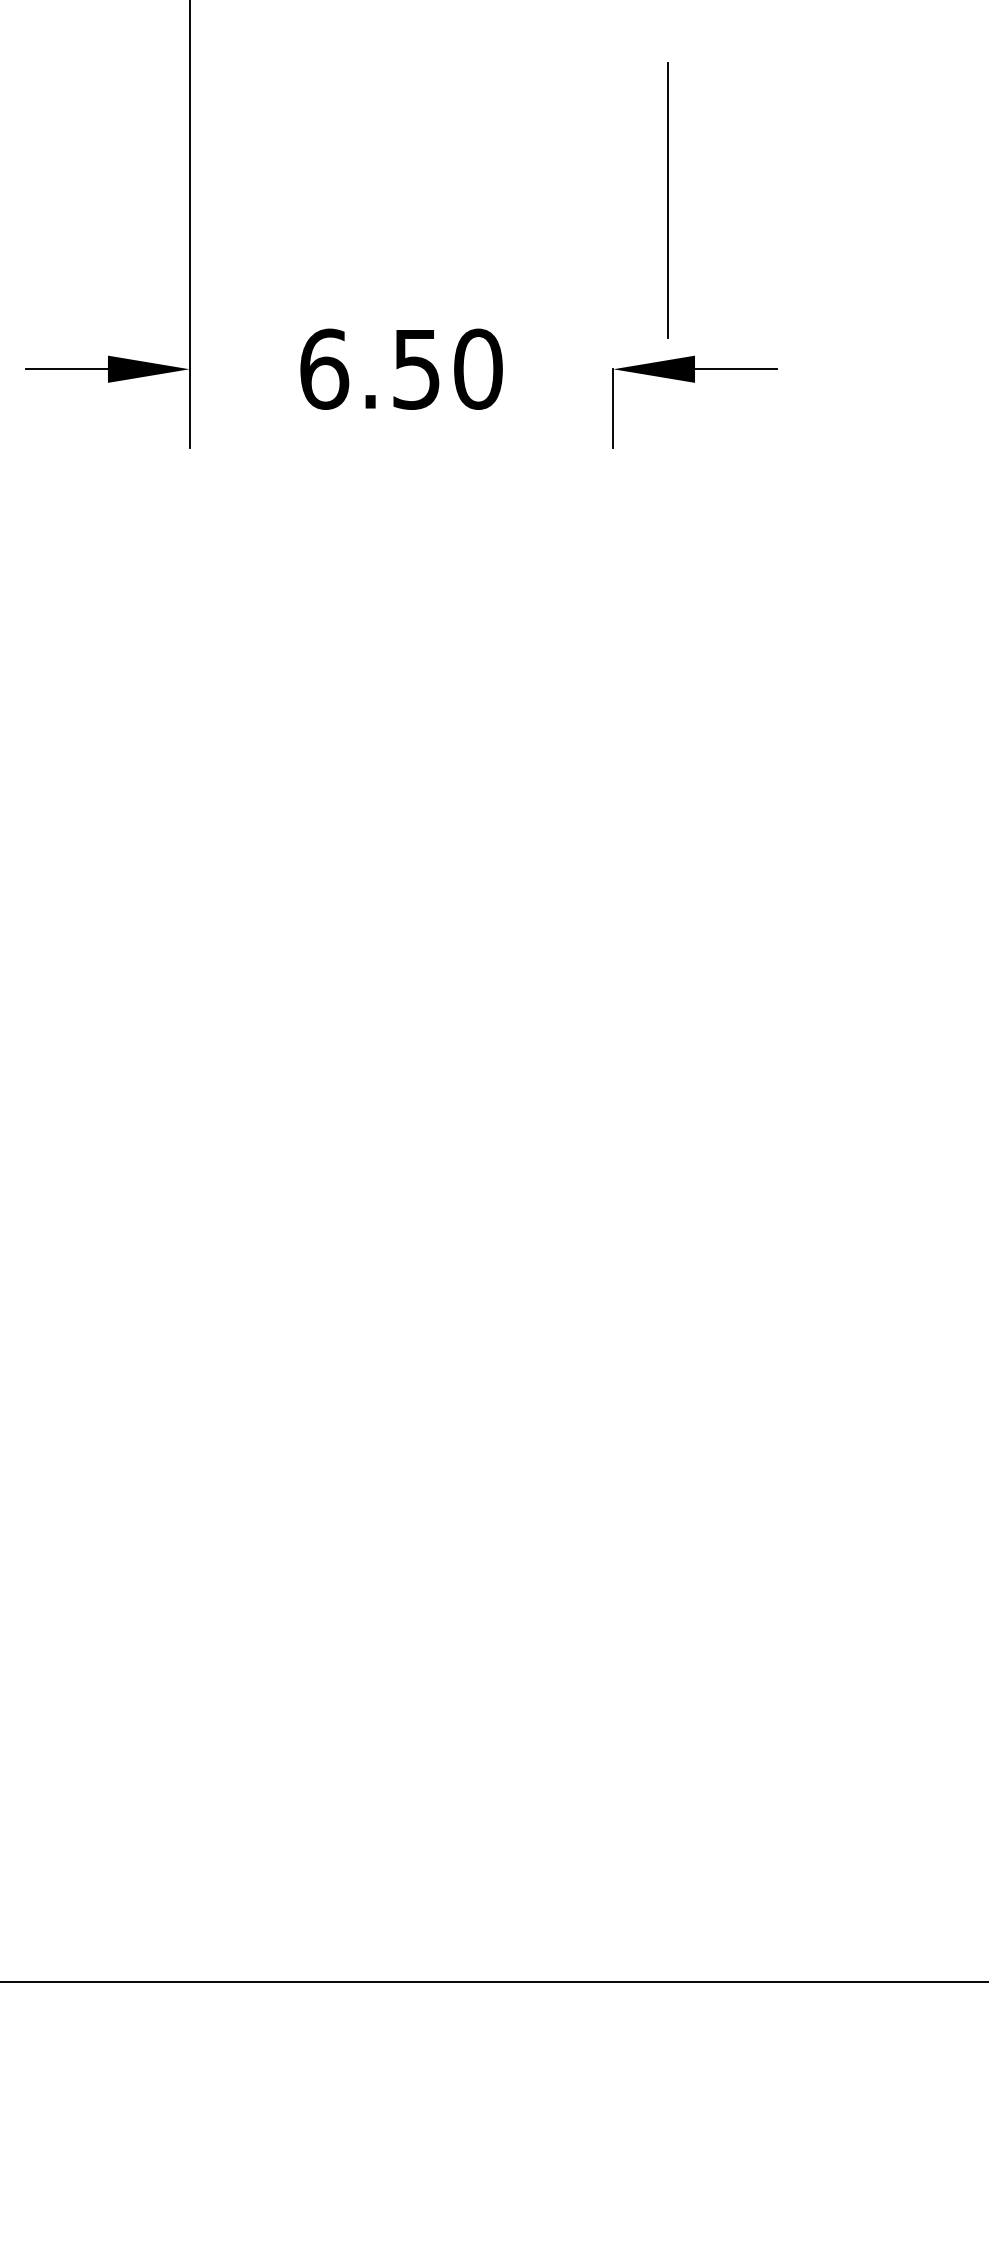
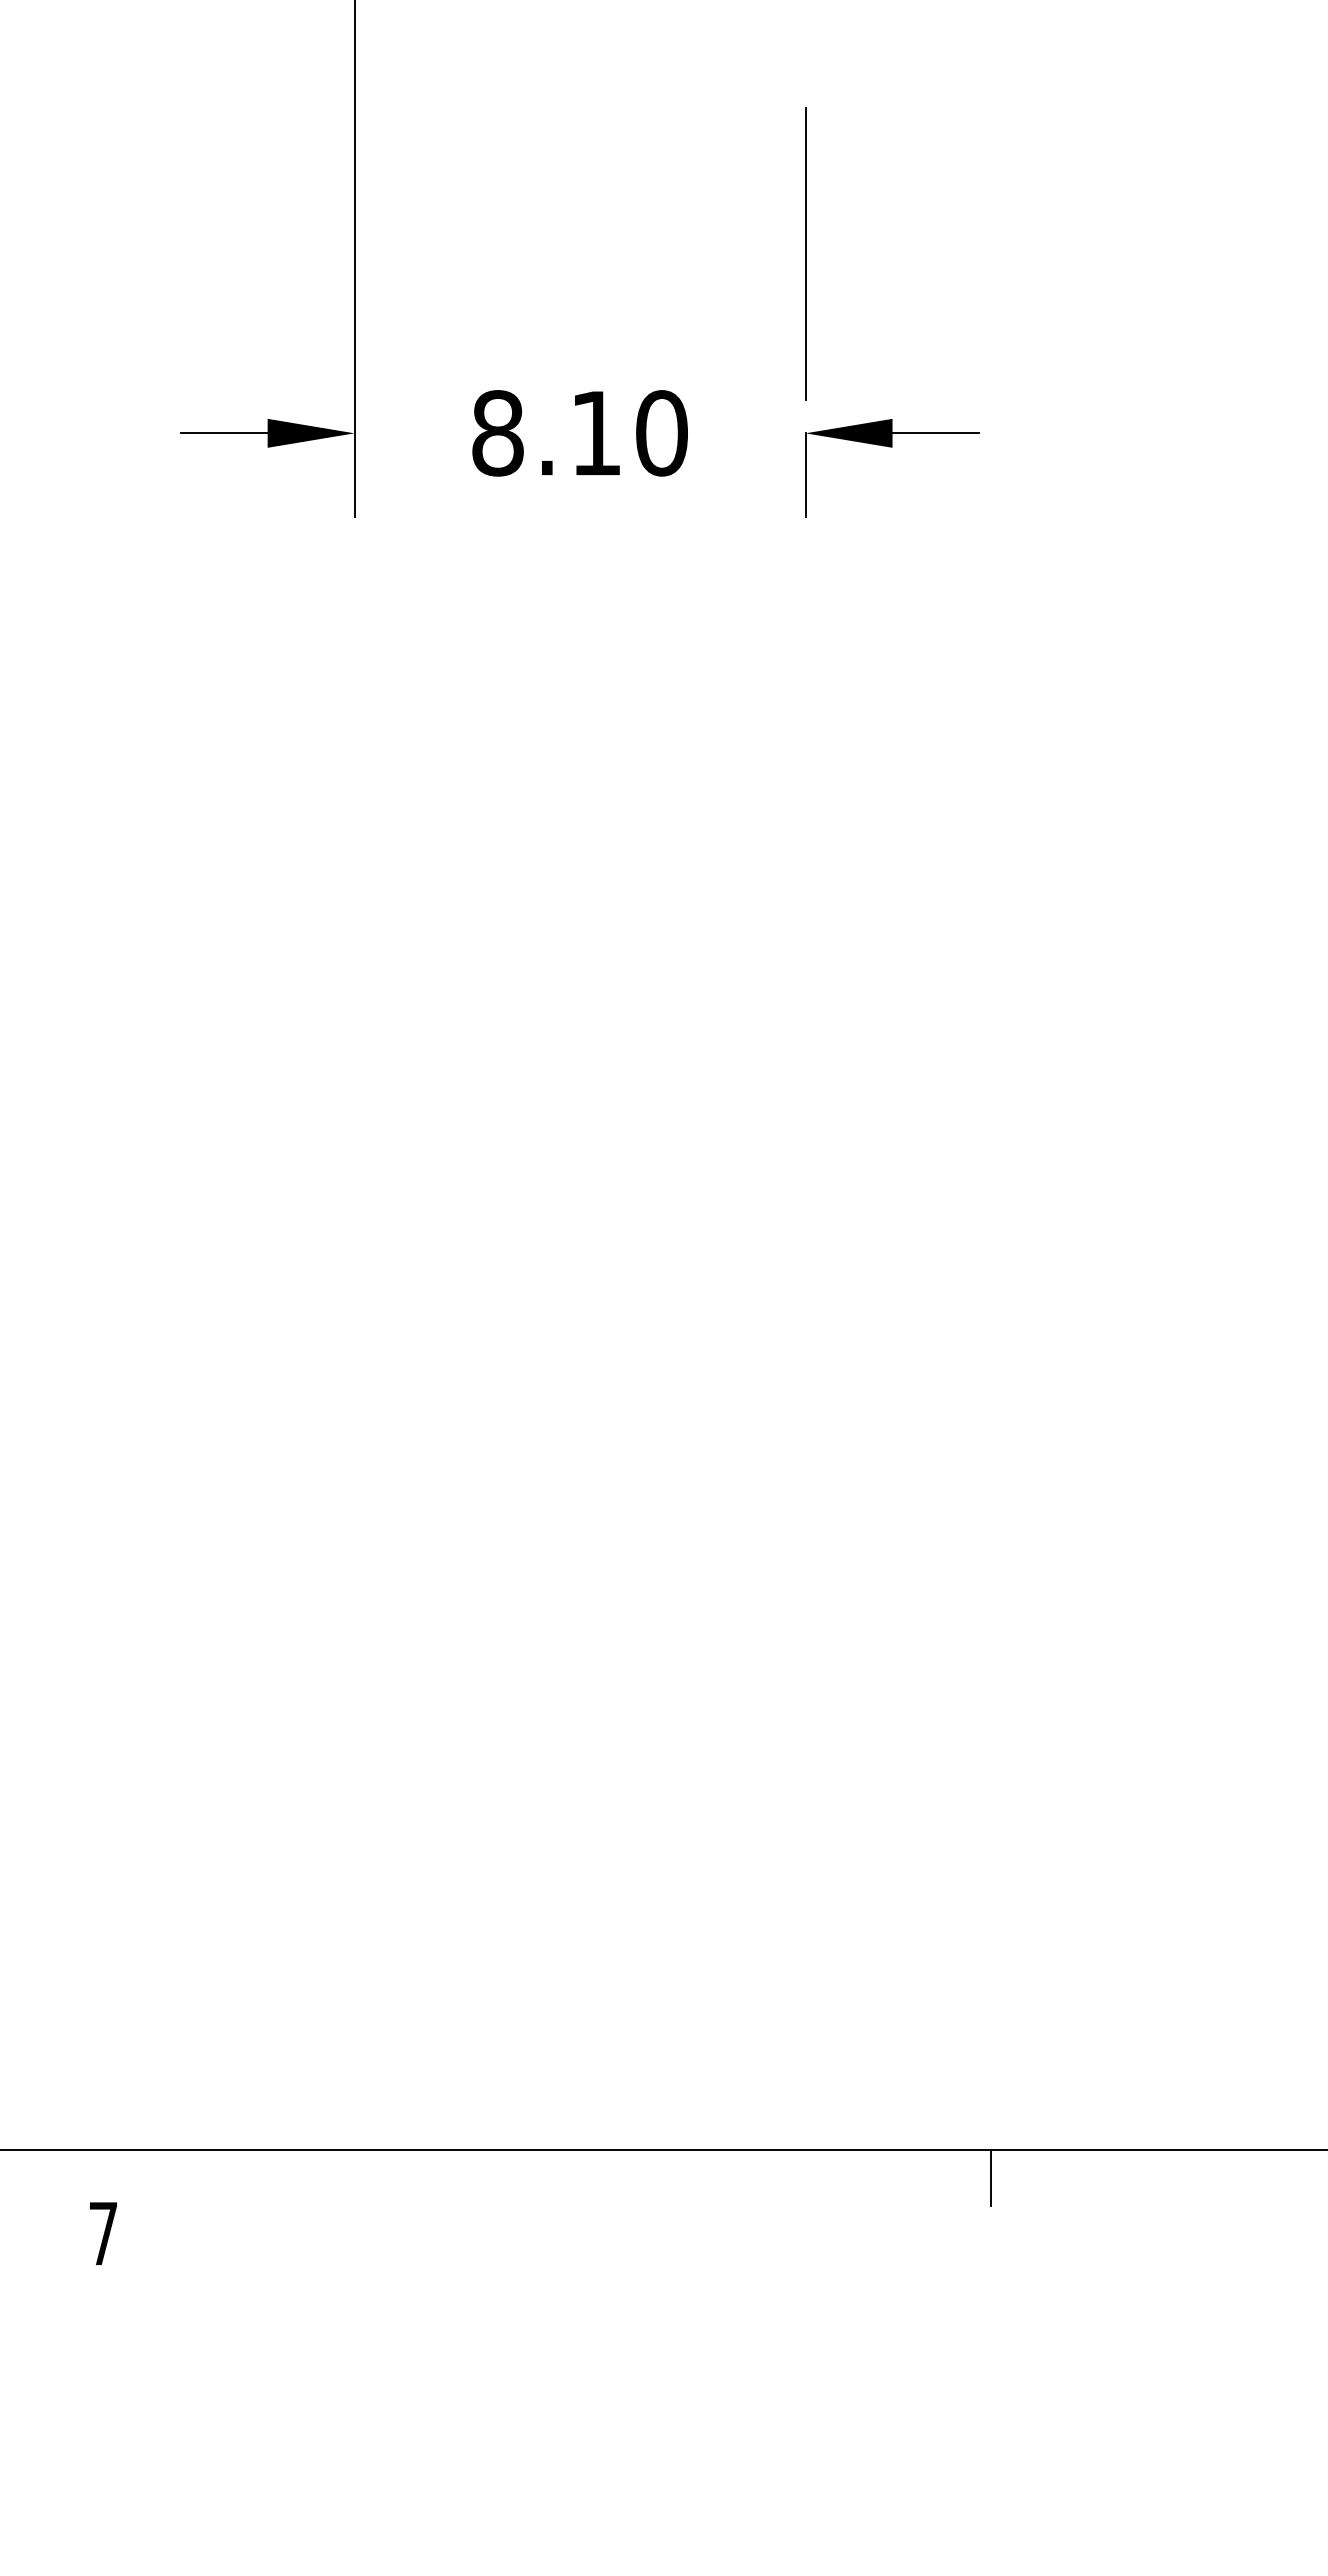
line: (667, 200) -> (805, 253), moved
text: (369, 369) -> (546, 433), 6.50 -> 8.10
line: (787, 2007) -> (990, 2177), added

